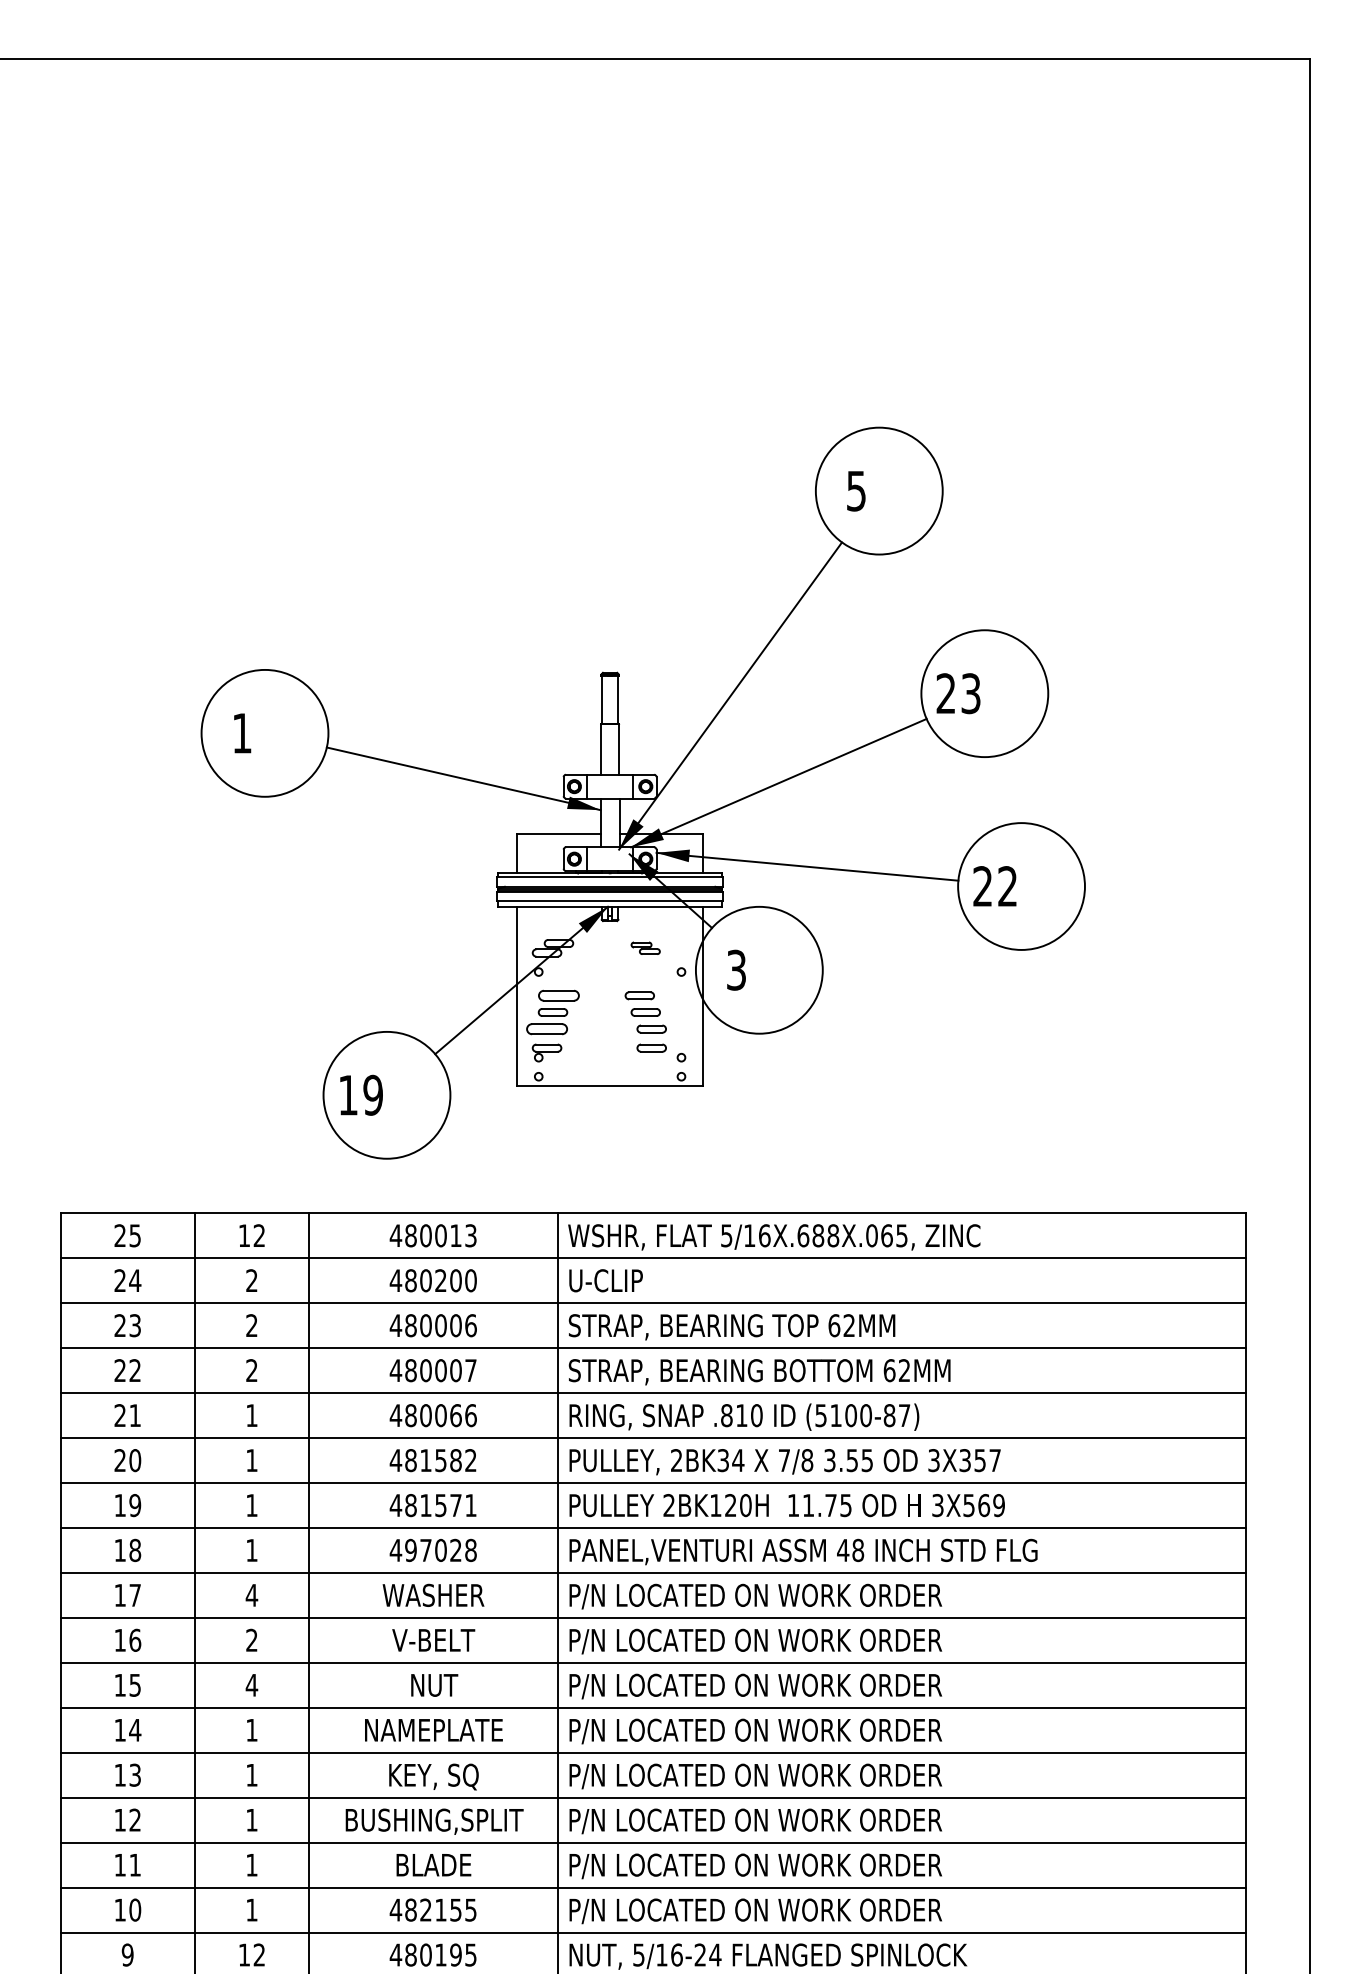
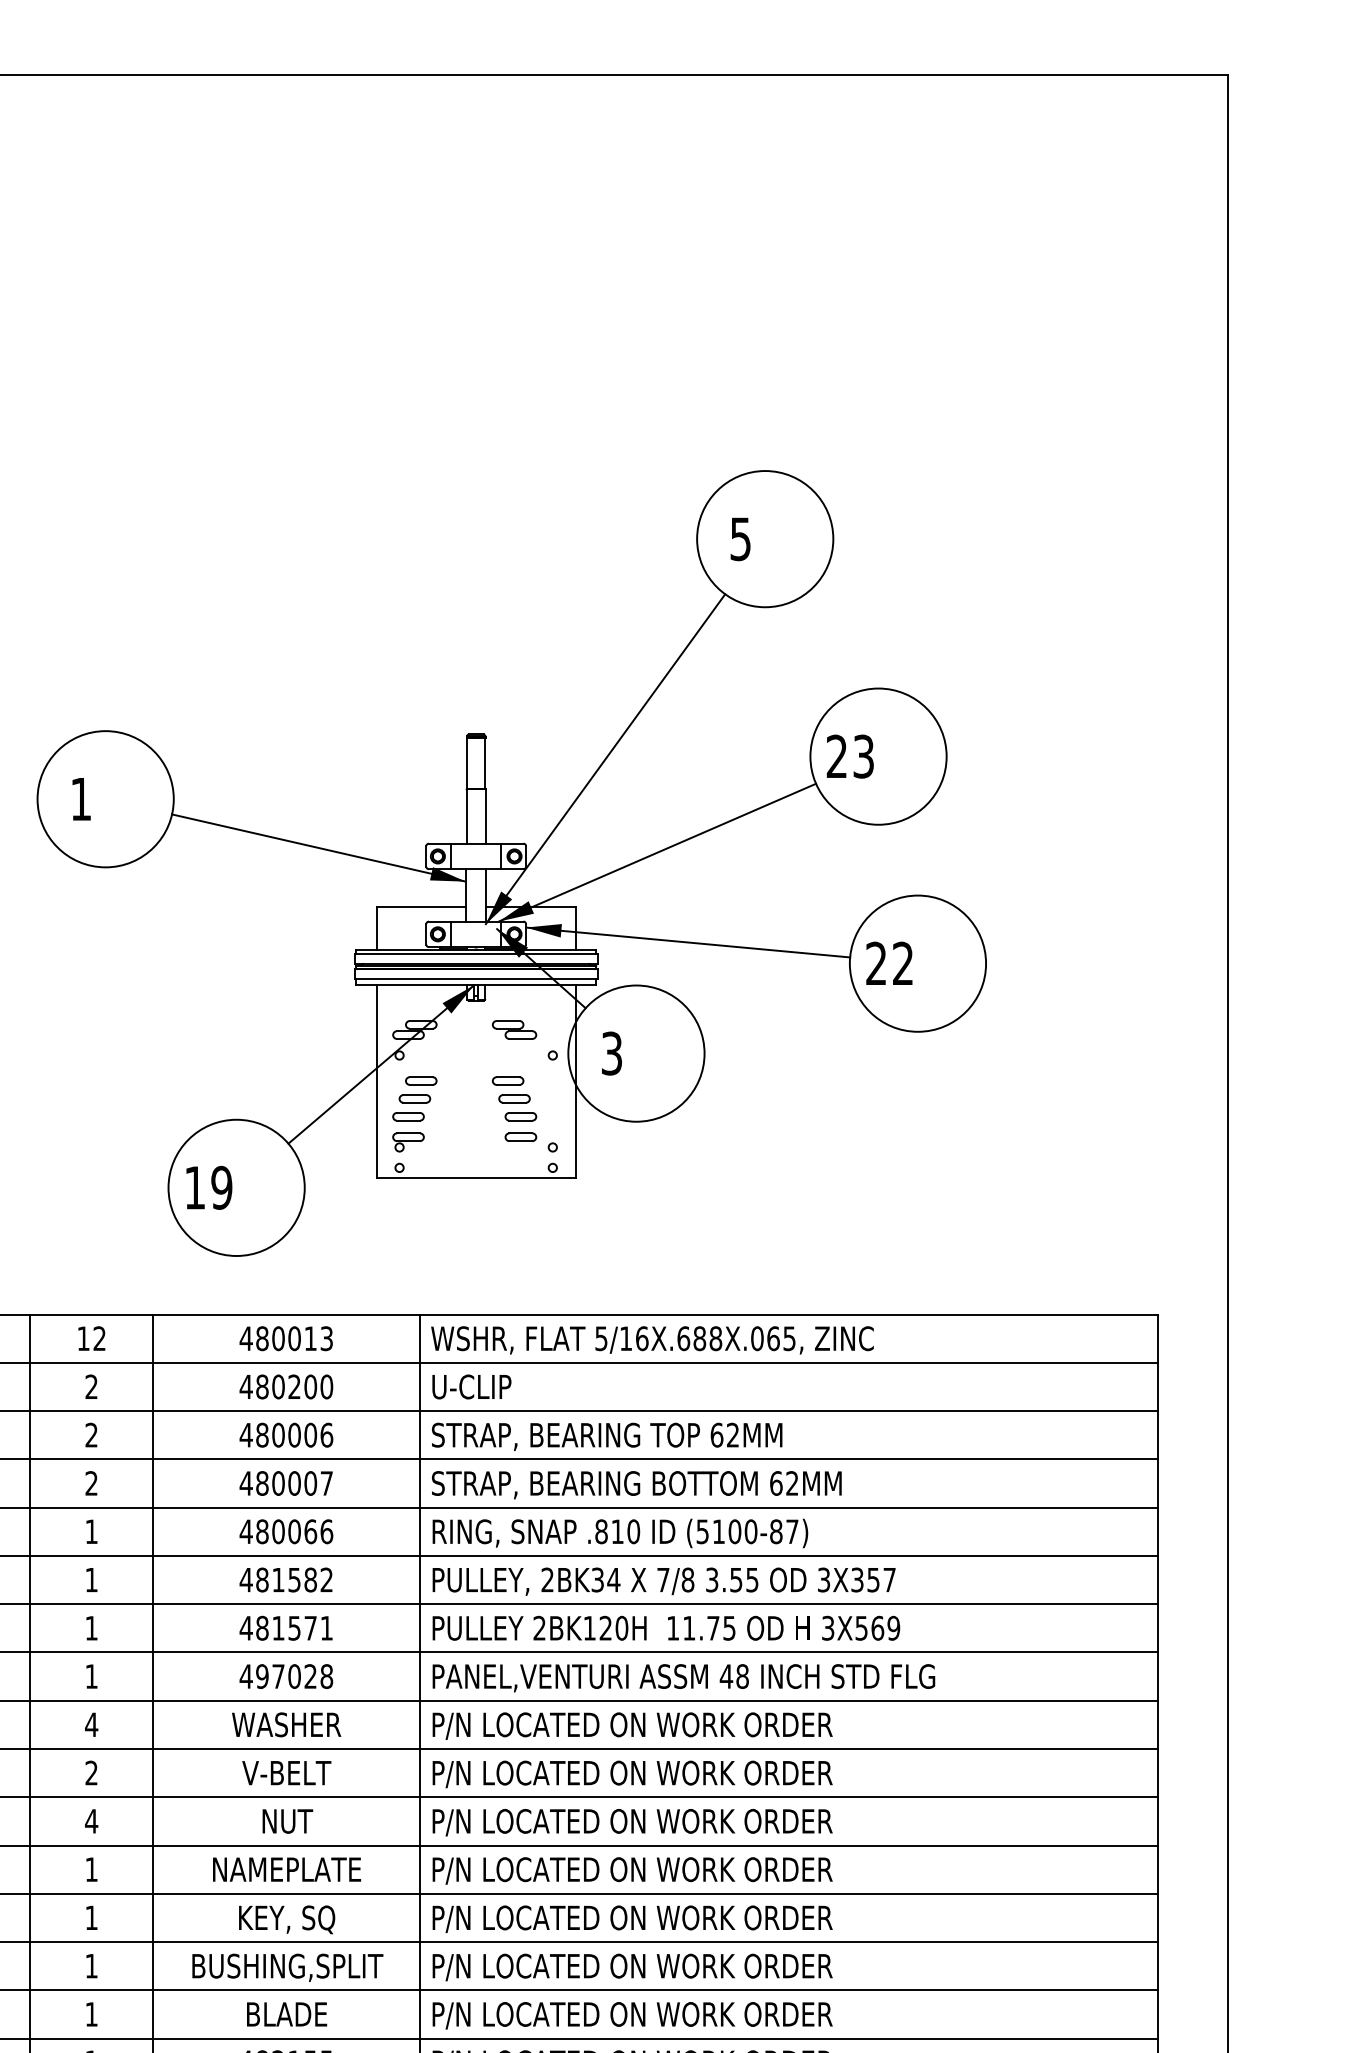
part: (645, 948) -> (514, 1030), size x1.43
part: (558, 995) -> (420, 1080), size x0.71
part: (546, 1028) -> (407, 1116), size x0.71

